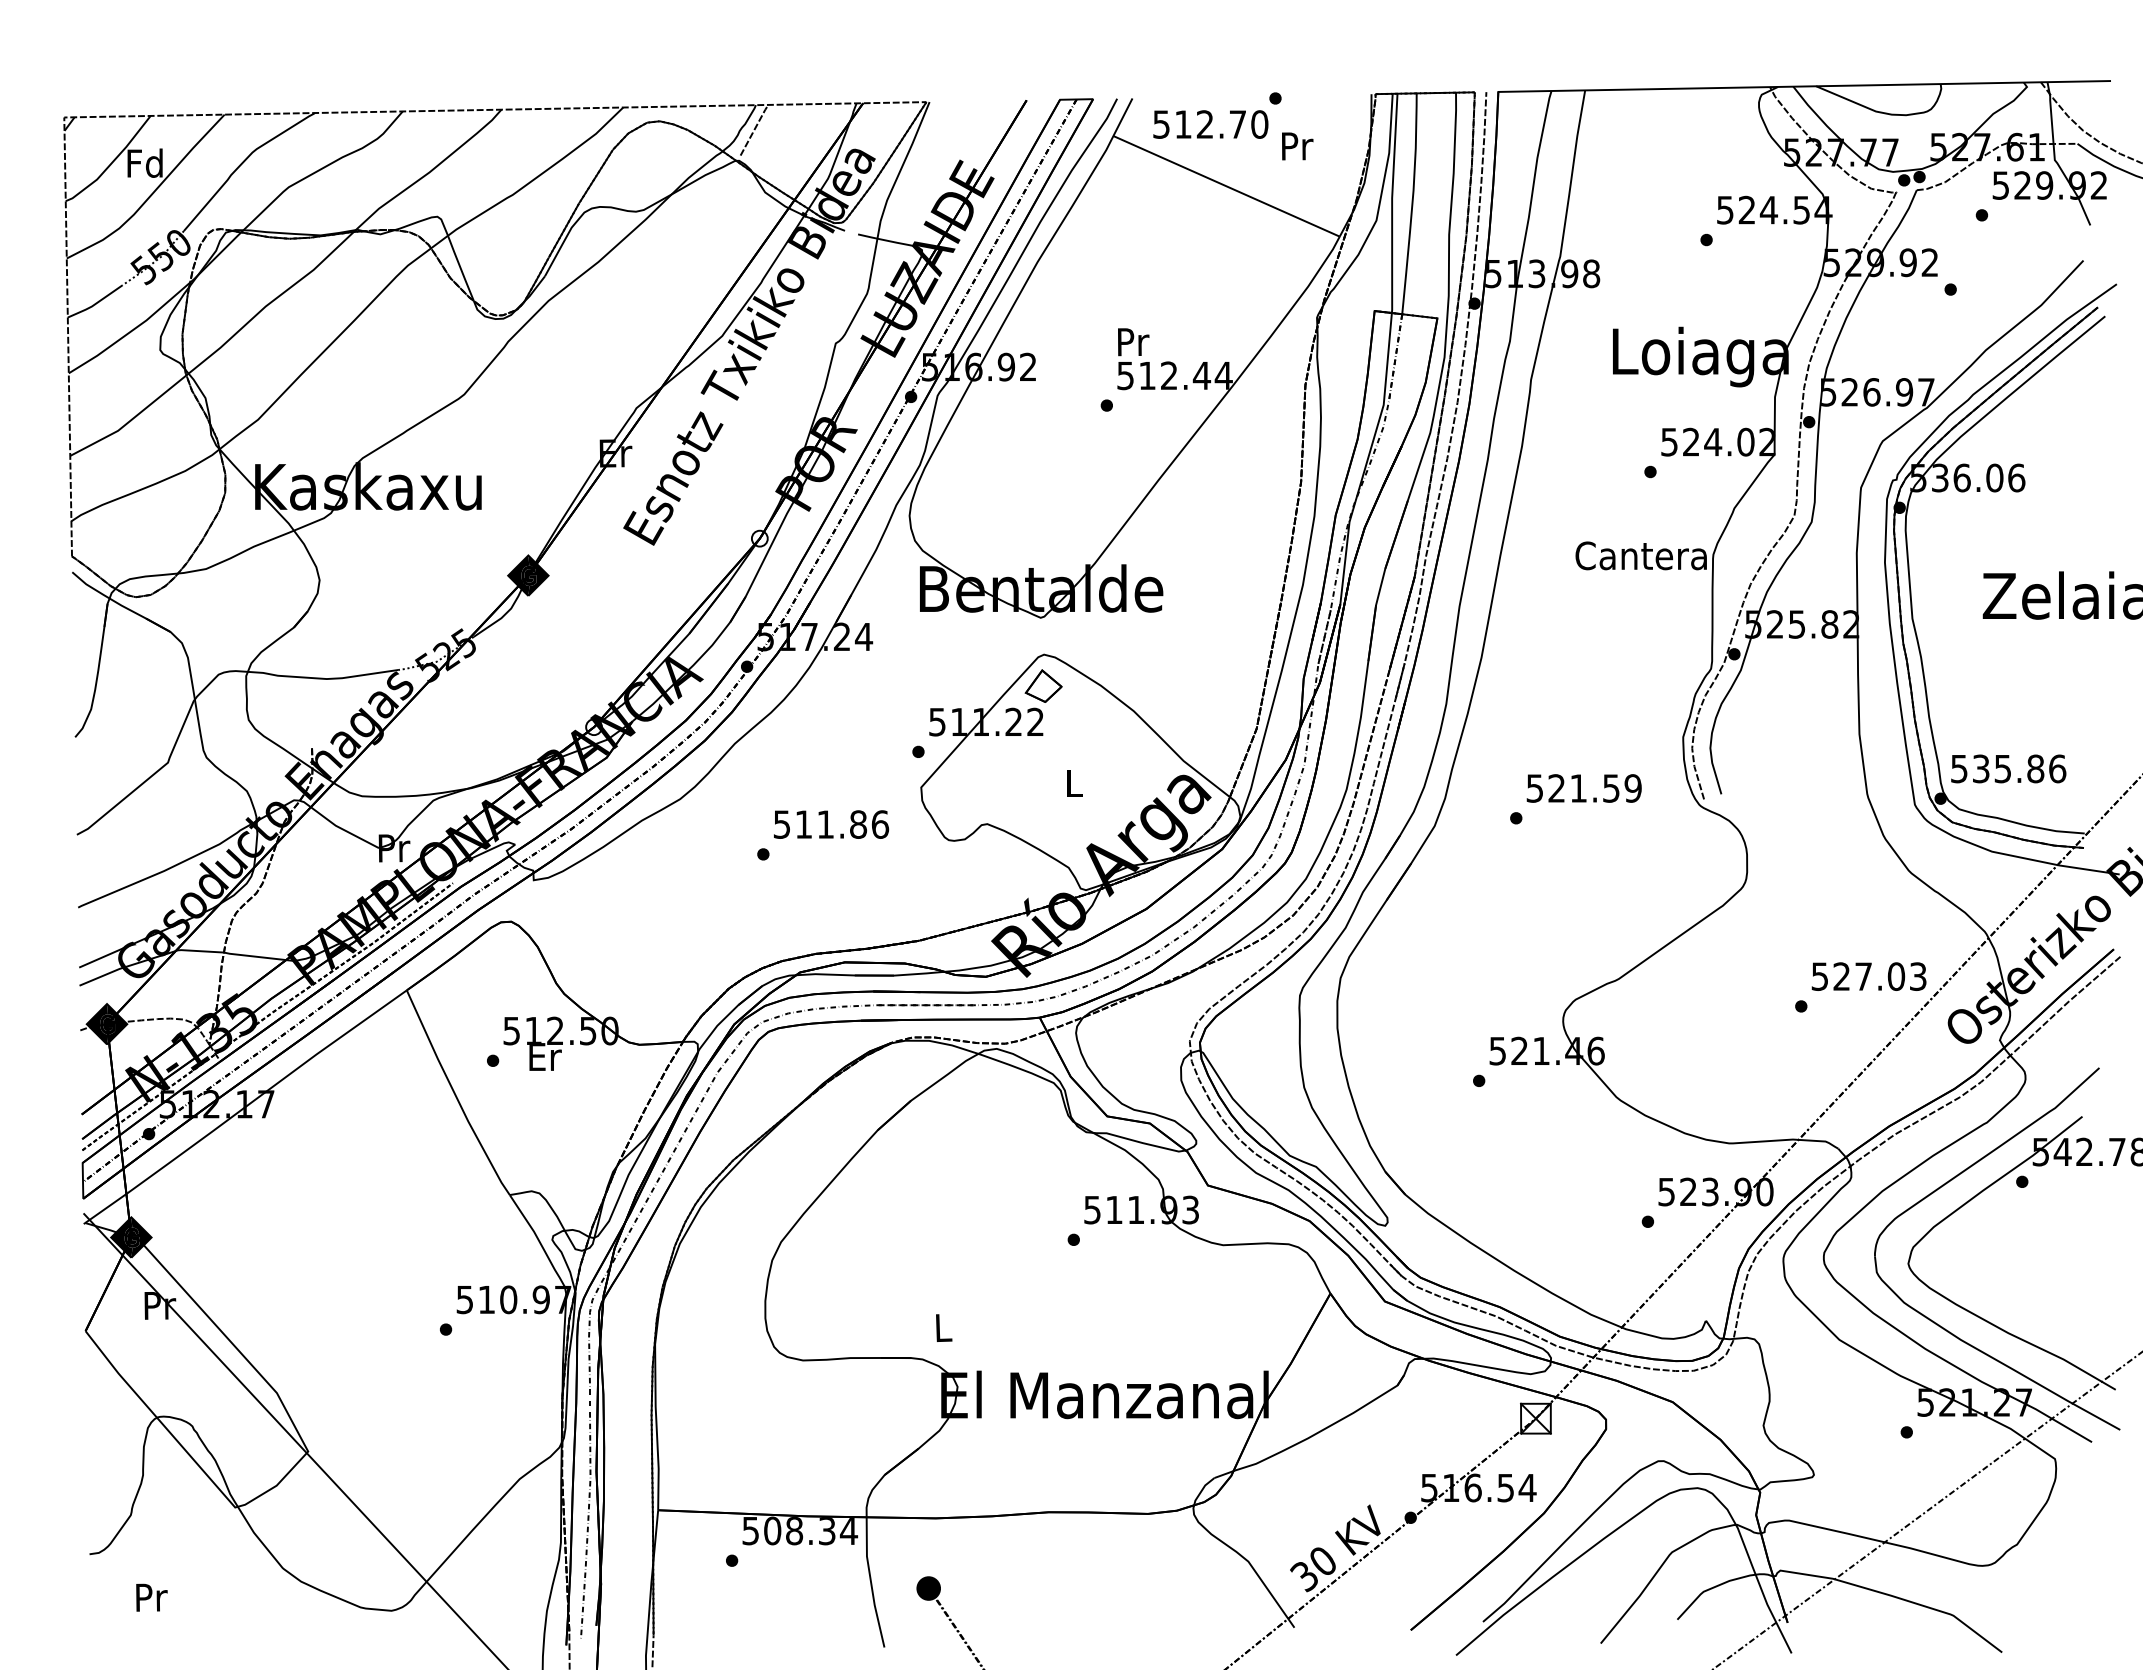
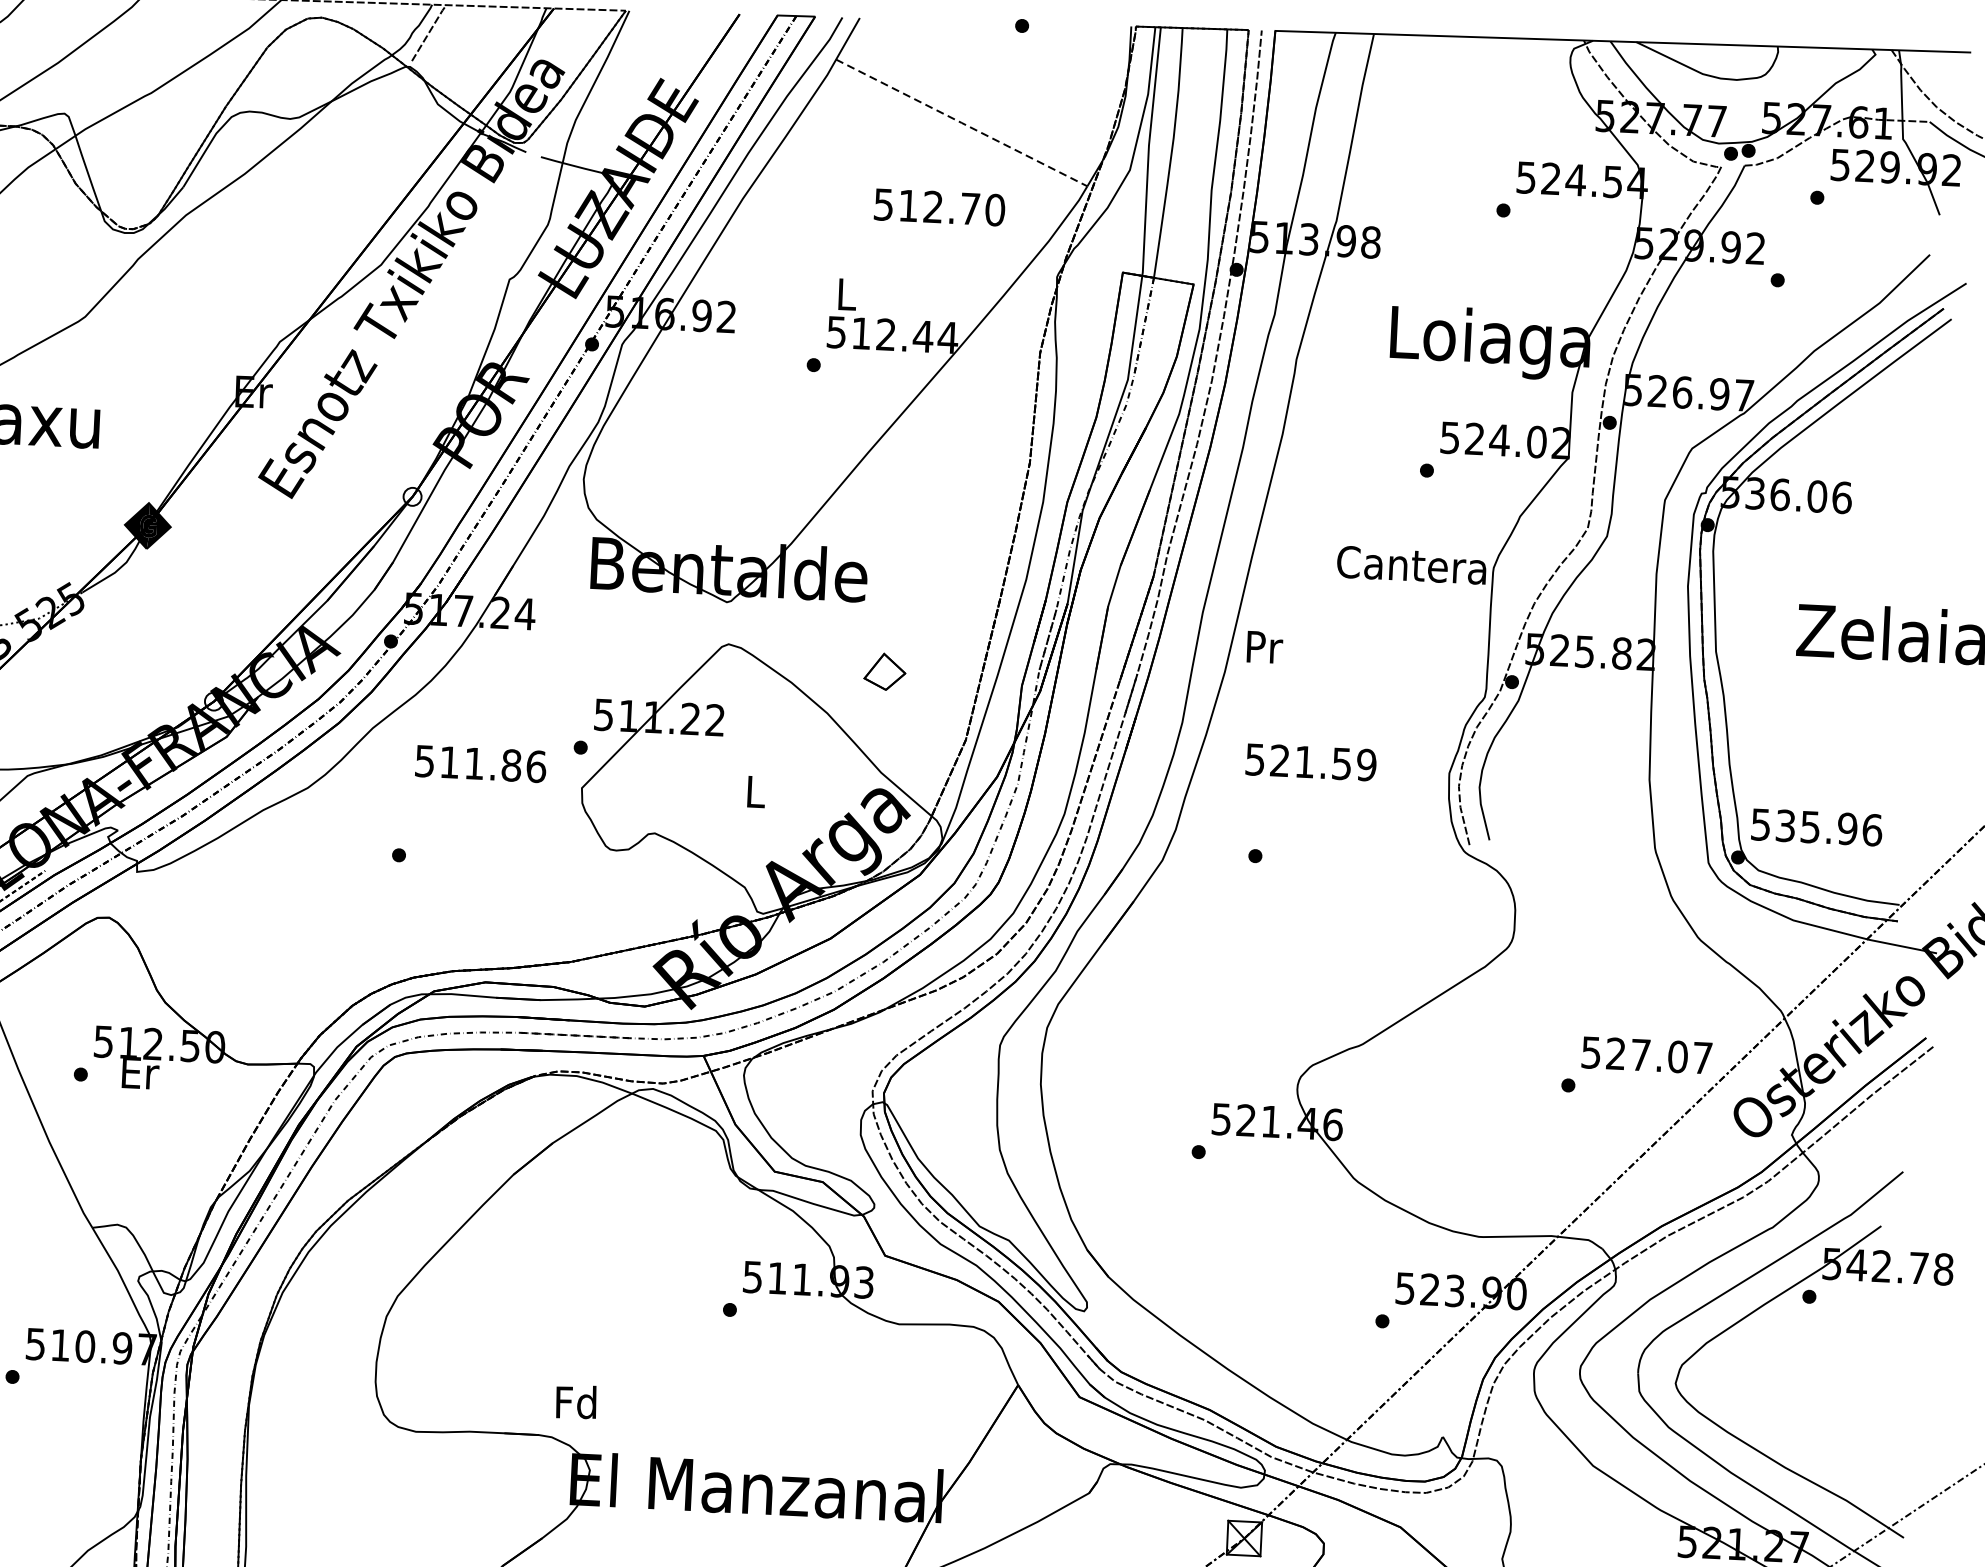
text: (1210, 124) -> (939, 207), moved
text: (1297, 146) -> (1264, 647), moved
line: (1226, 186) -> (961, 123), solid -> dashed
text: (1133, 342) -> (847, 294), Pr -> L
part: (1043, 685) -> (884, 671), moved
text: (2035, 768) -> (1847, 828), 535.86 -> 535.96
text: (1583, 788) -> (1310, 762), moved
text: (831, 824) -> (481, 763), moved
text: (1918, 976) -> (1703, 1057), 527.03 -> 527.07
text: (942, 1327) -> (576, 1402), L -> Fd

